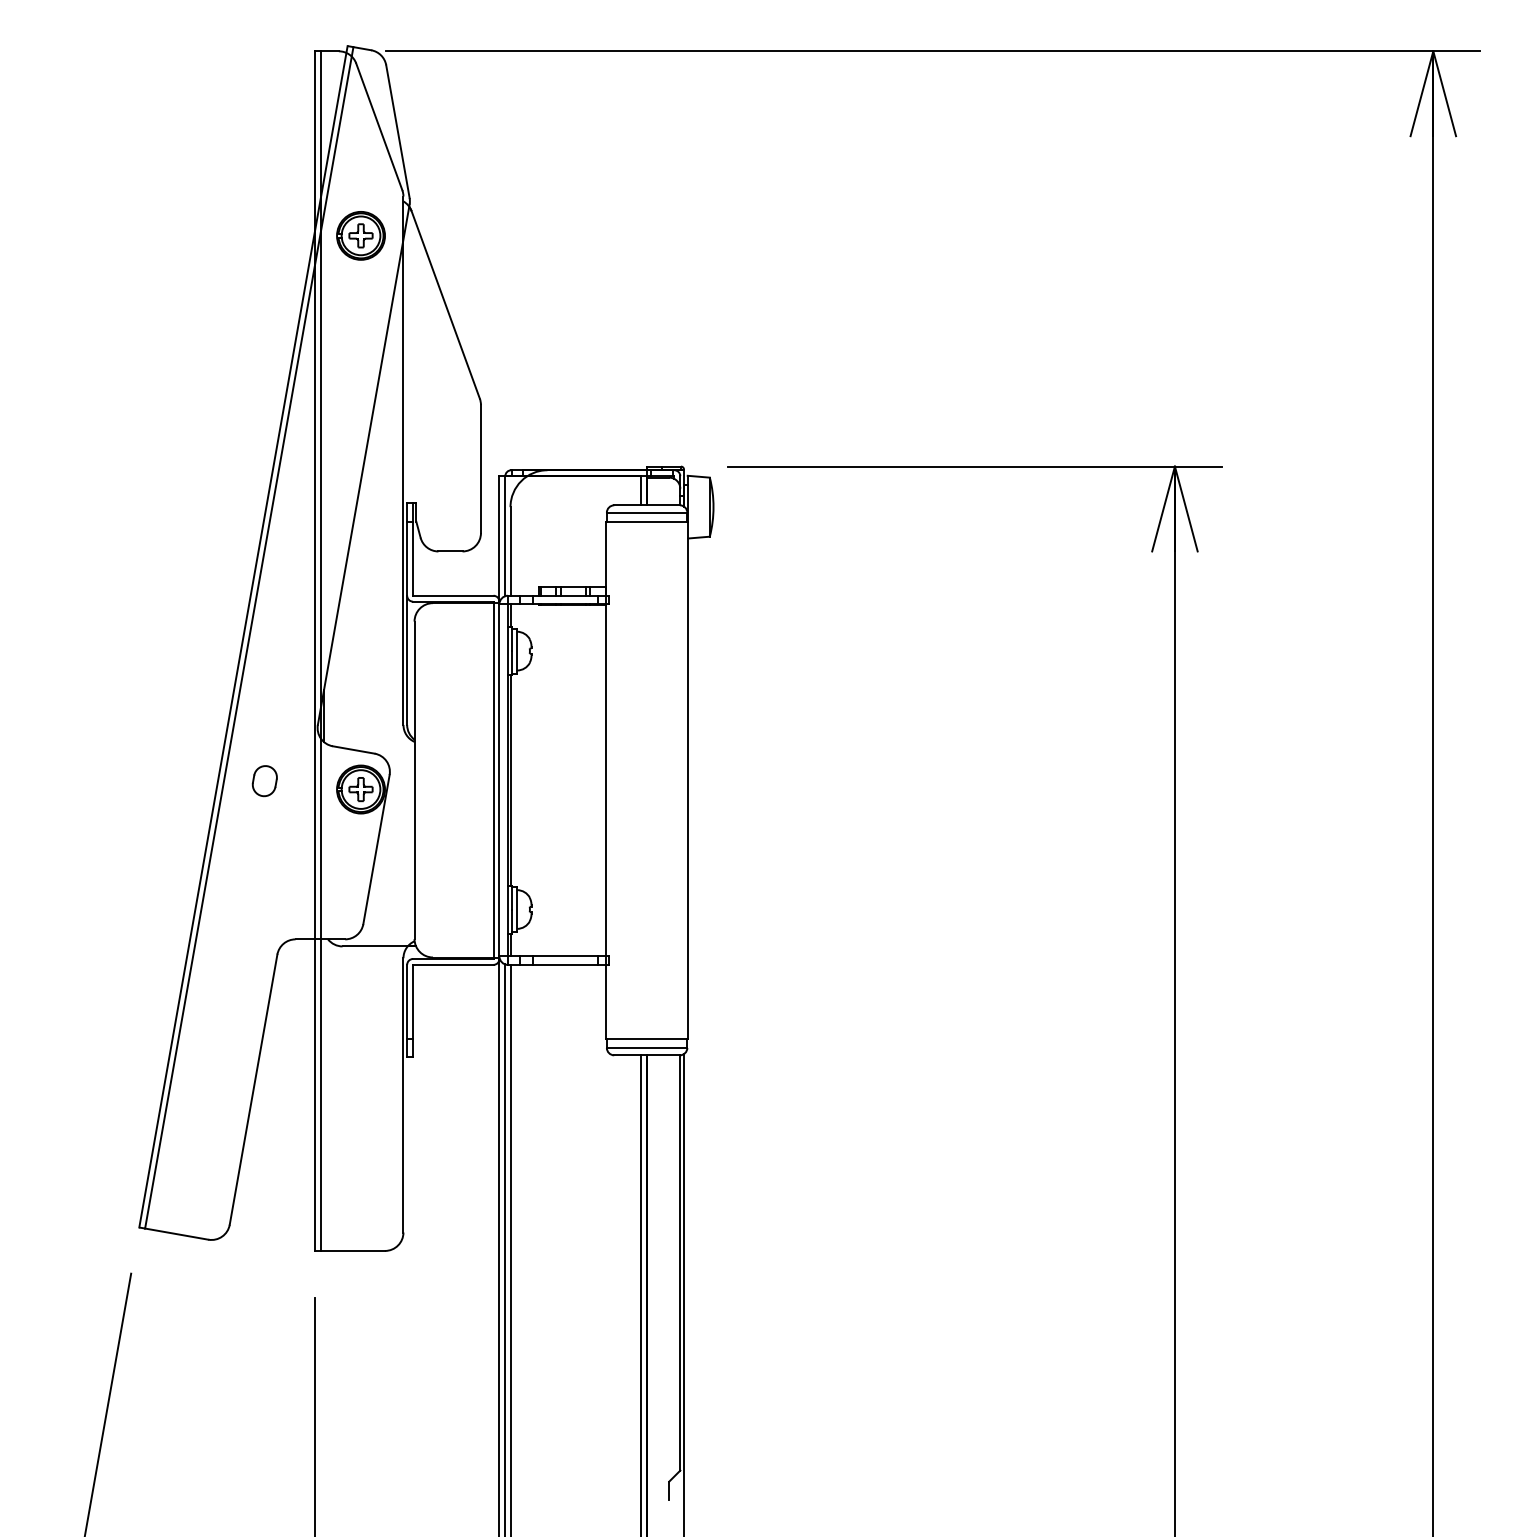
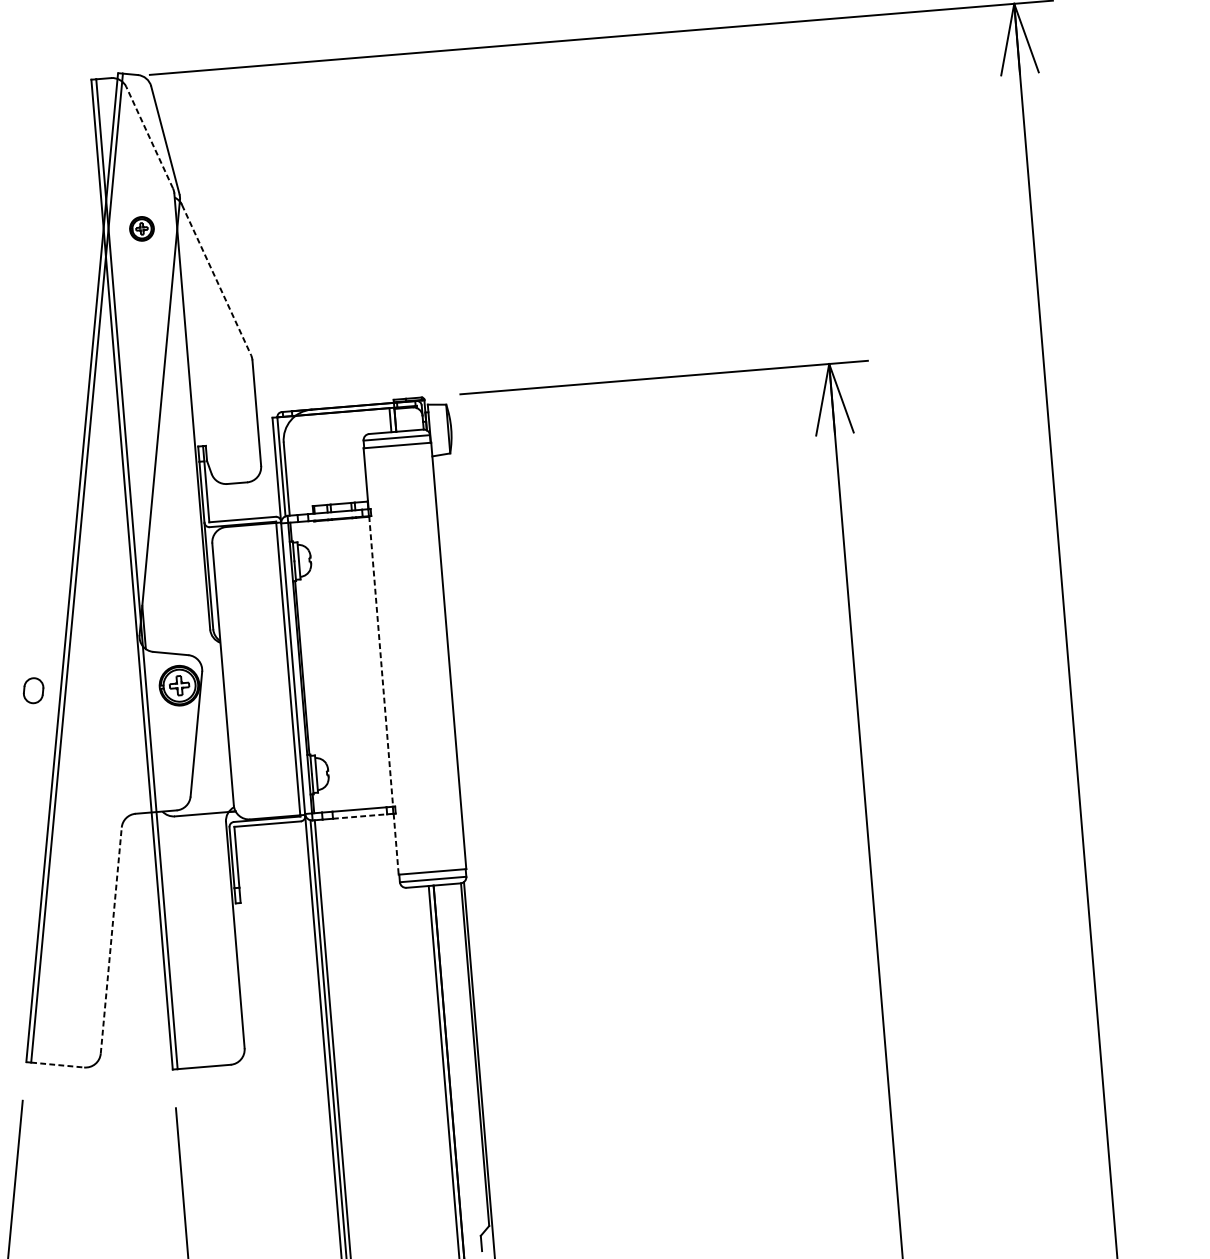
line: (379, 126) -> (149, 137), solid -> dashed
part: (360, 235) -> (141, 228), size x0.6
line: (445, 304) -> (216, 279), solid -> dashed
line: (606, 780) -> (381, 661), solid -> dashed
part: (264, 781) -> (33, 691), moved
line: (565, 964) -> (360, 816), solid -> dashed
line: (606, 1001) -> (396, 843), solid -> dashed
line: (253, 1089) -> (111, 940), solid -> dashed
line: (177, 1234) -> (58, 1065), solid -> dashed

